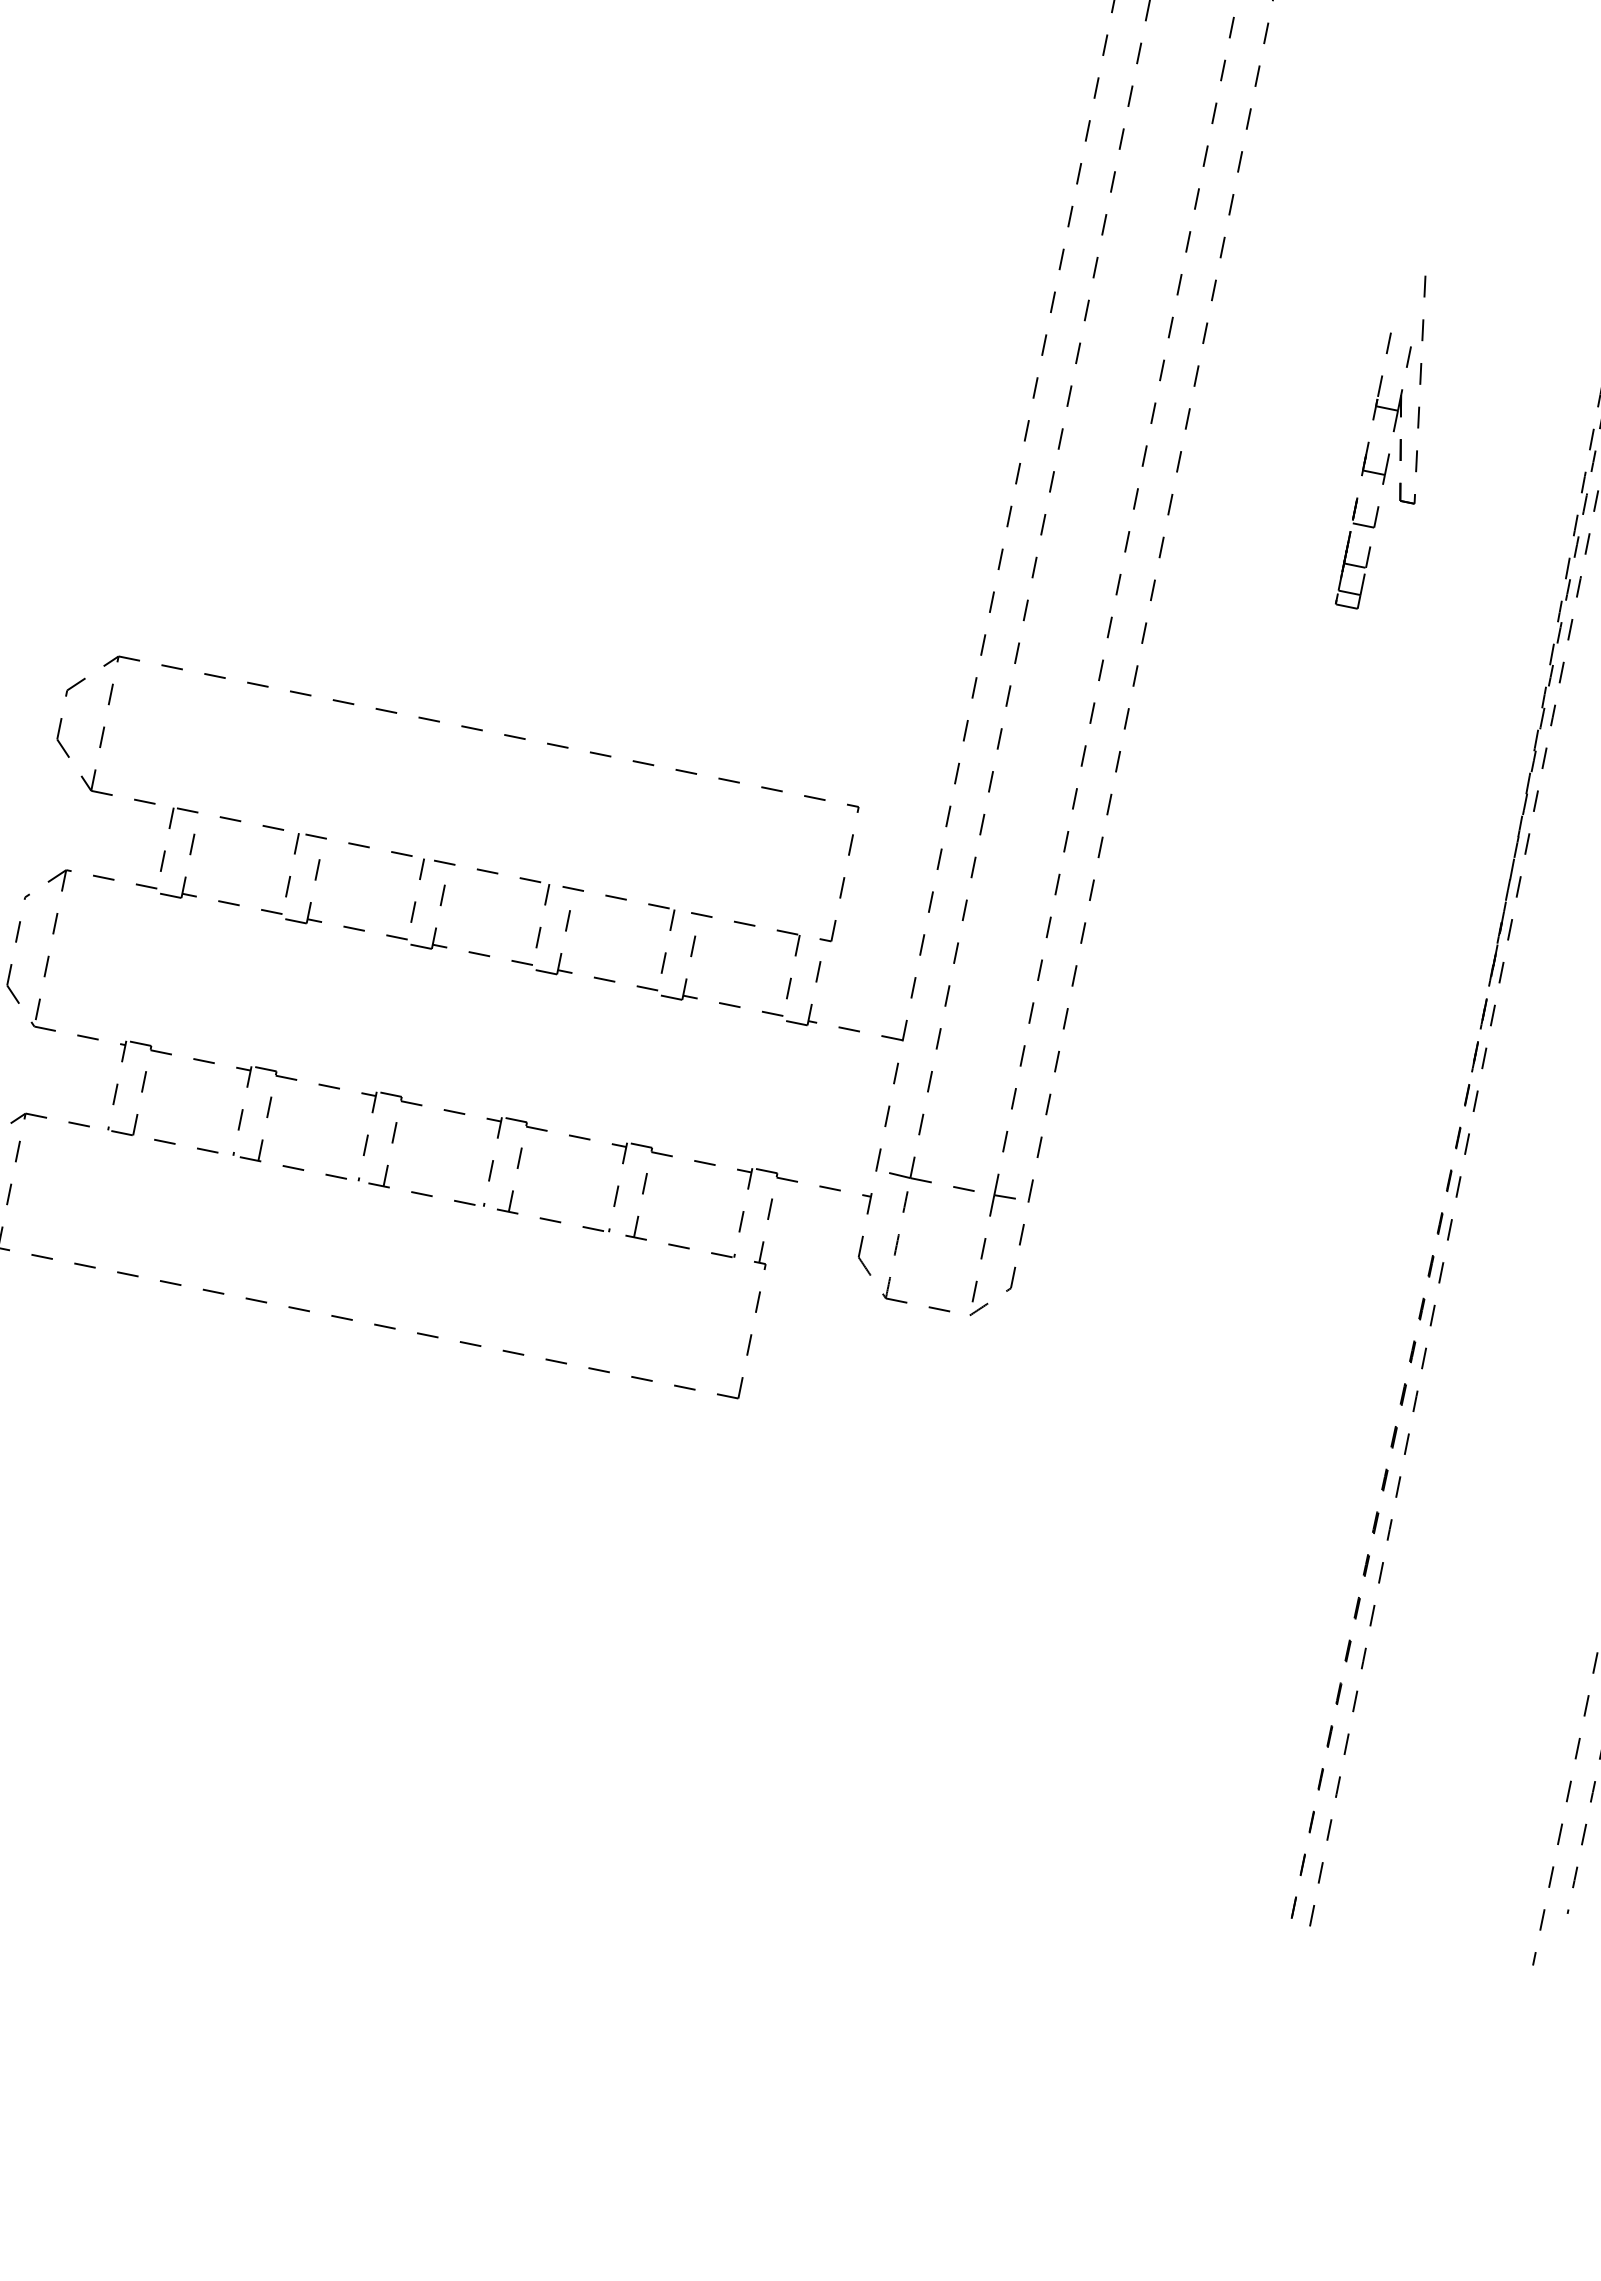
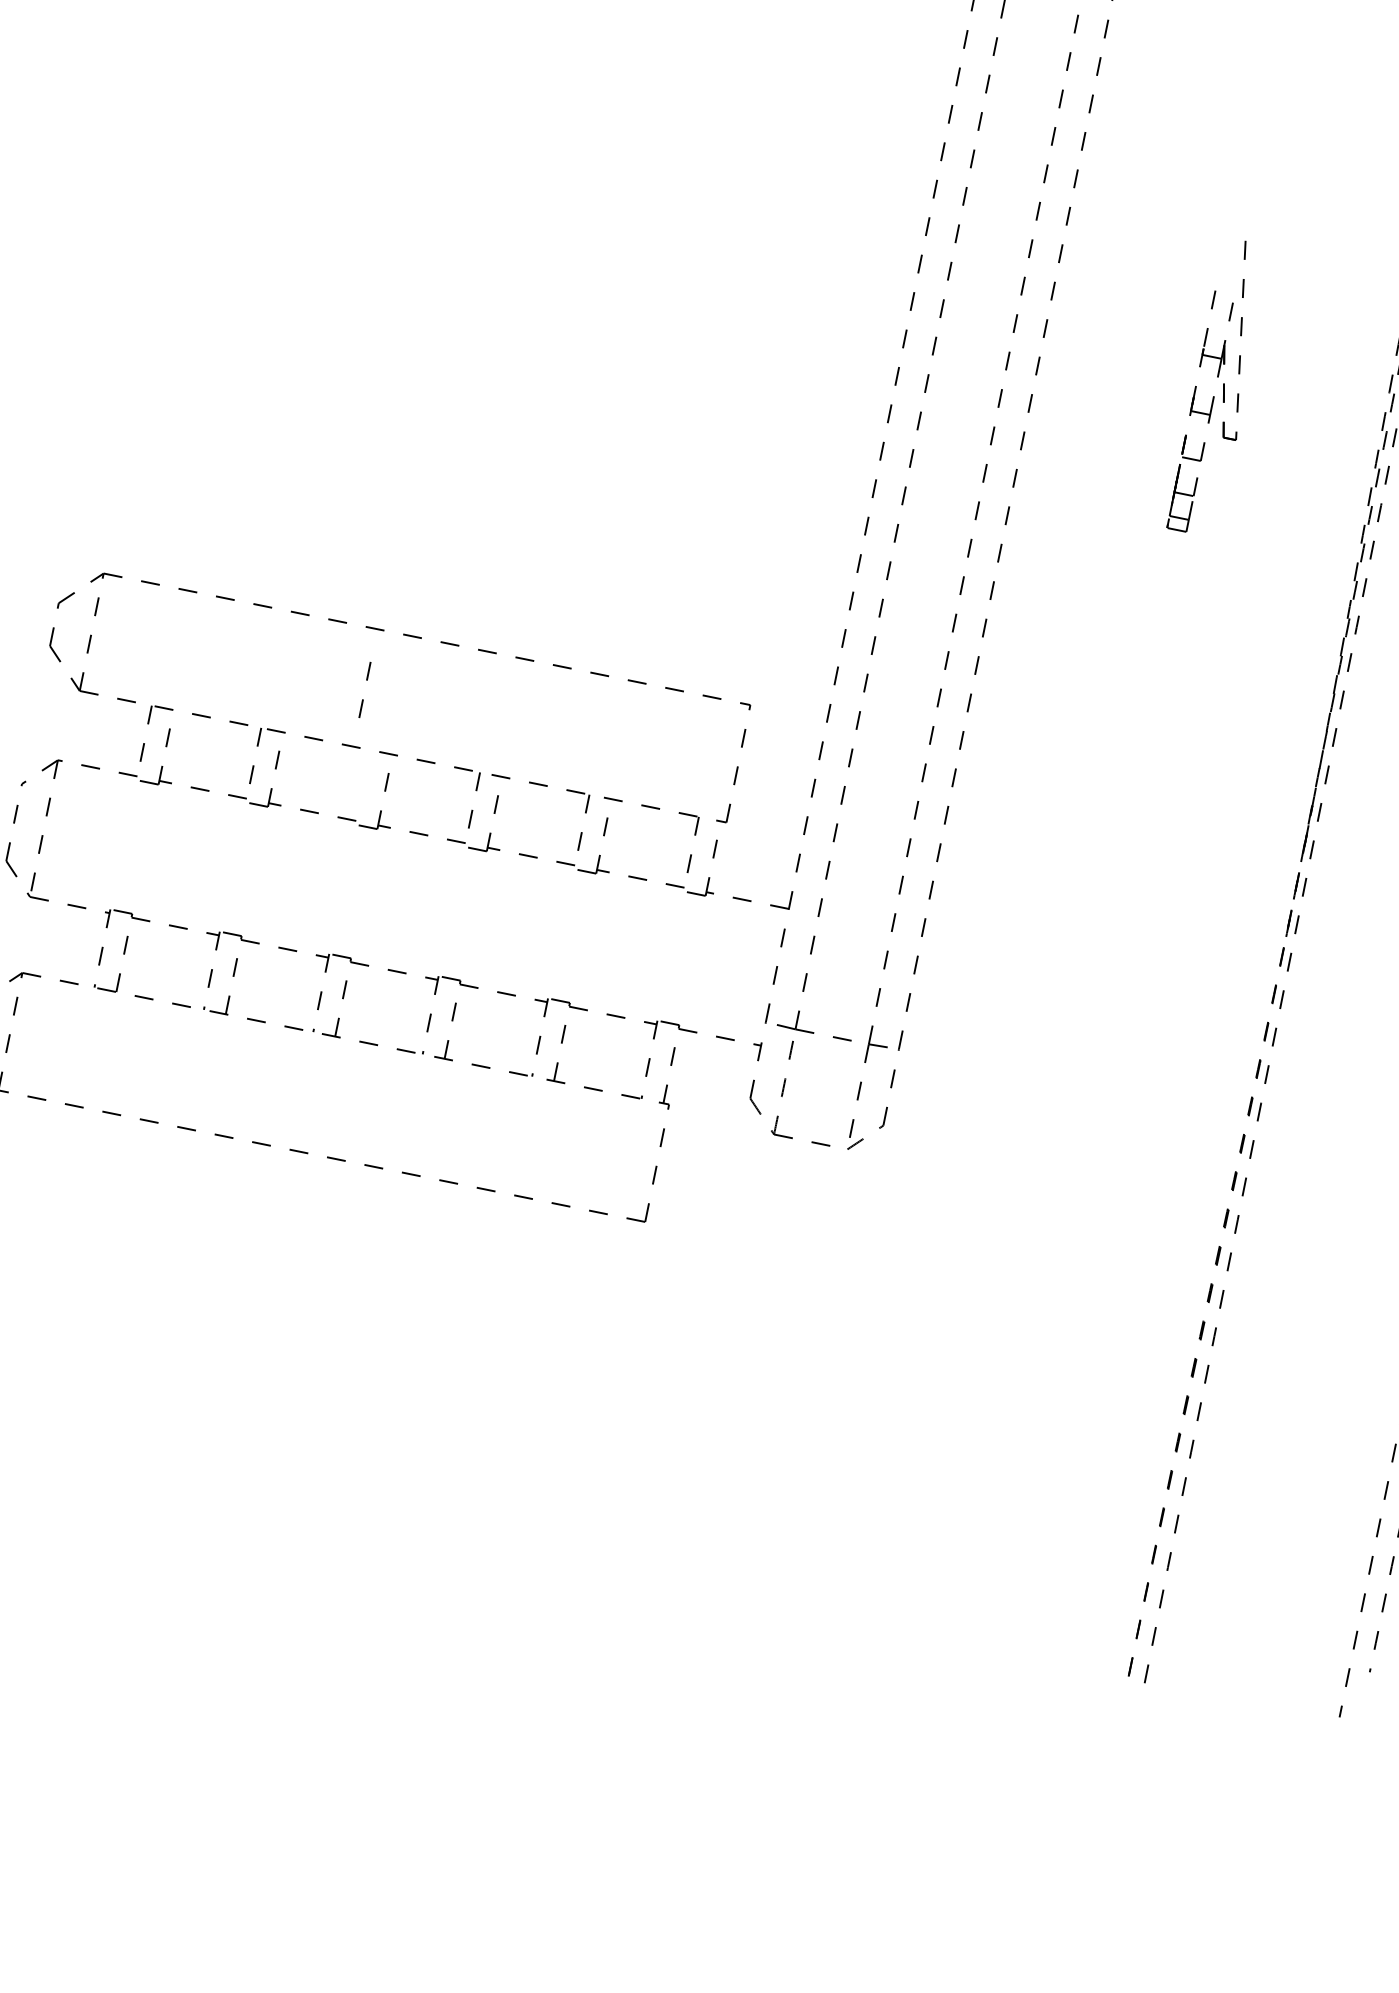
line: (416, 901) -> (363, 699), moved

